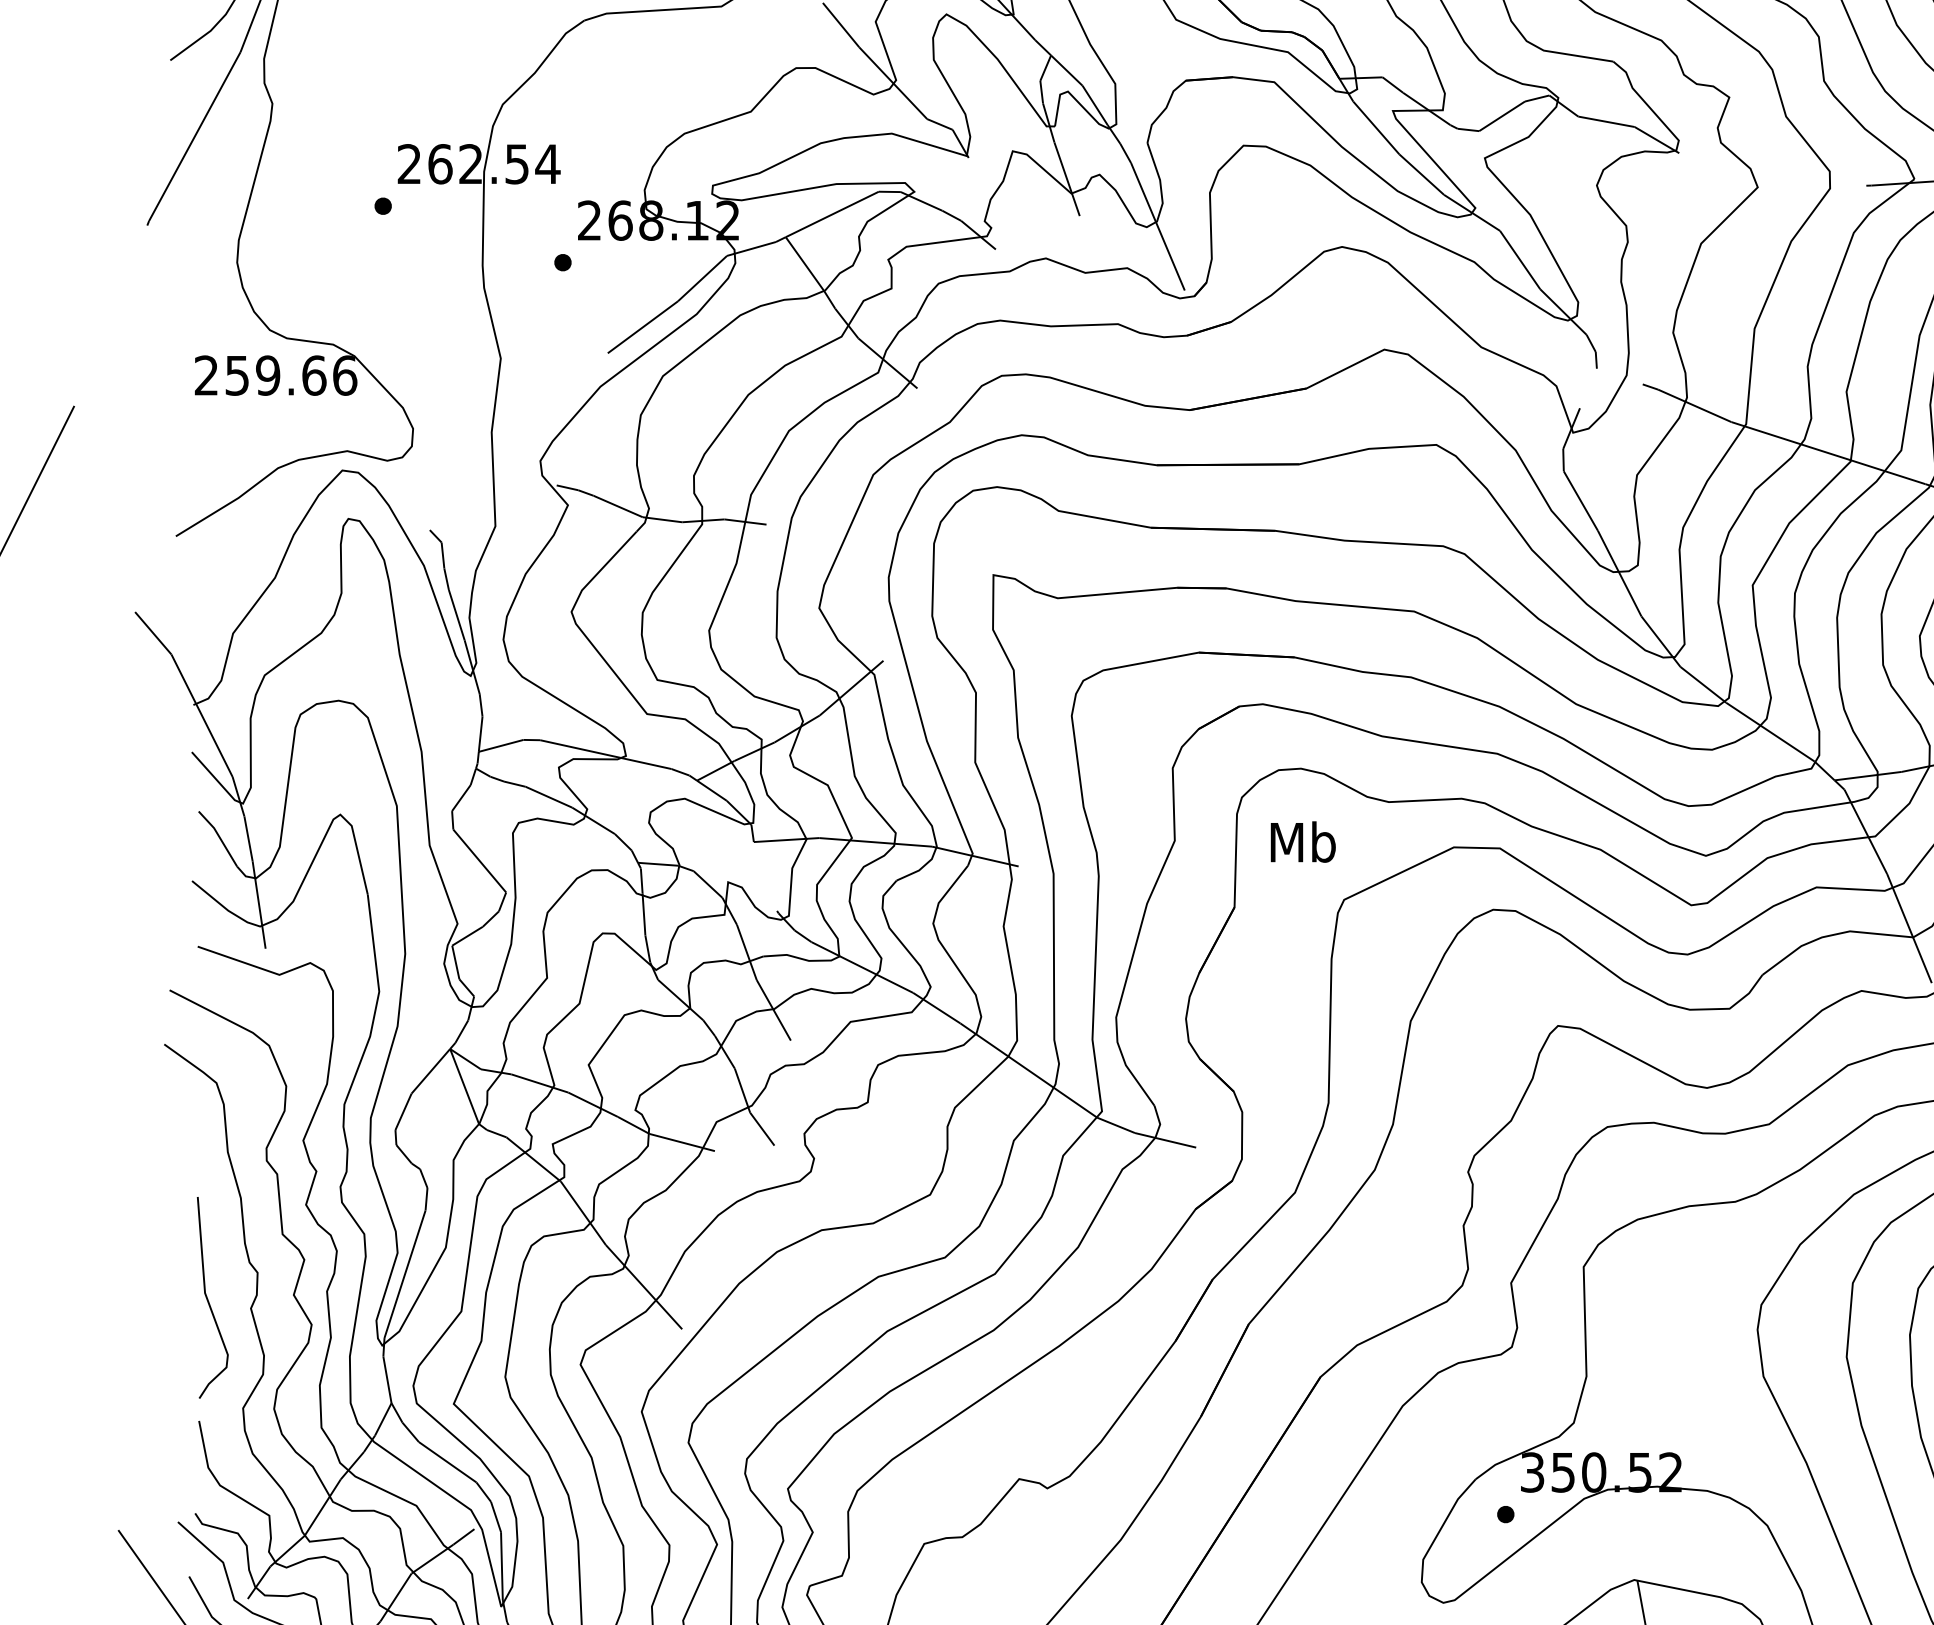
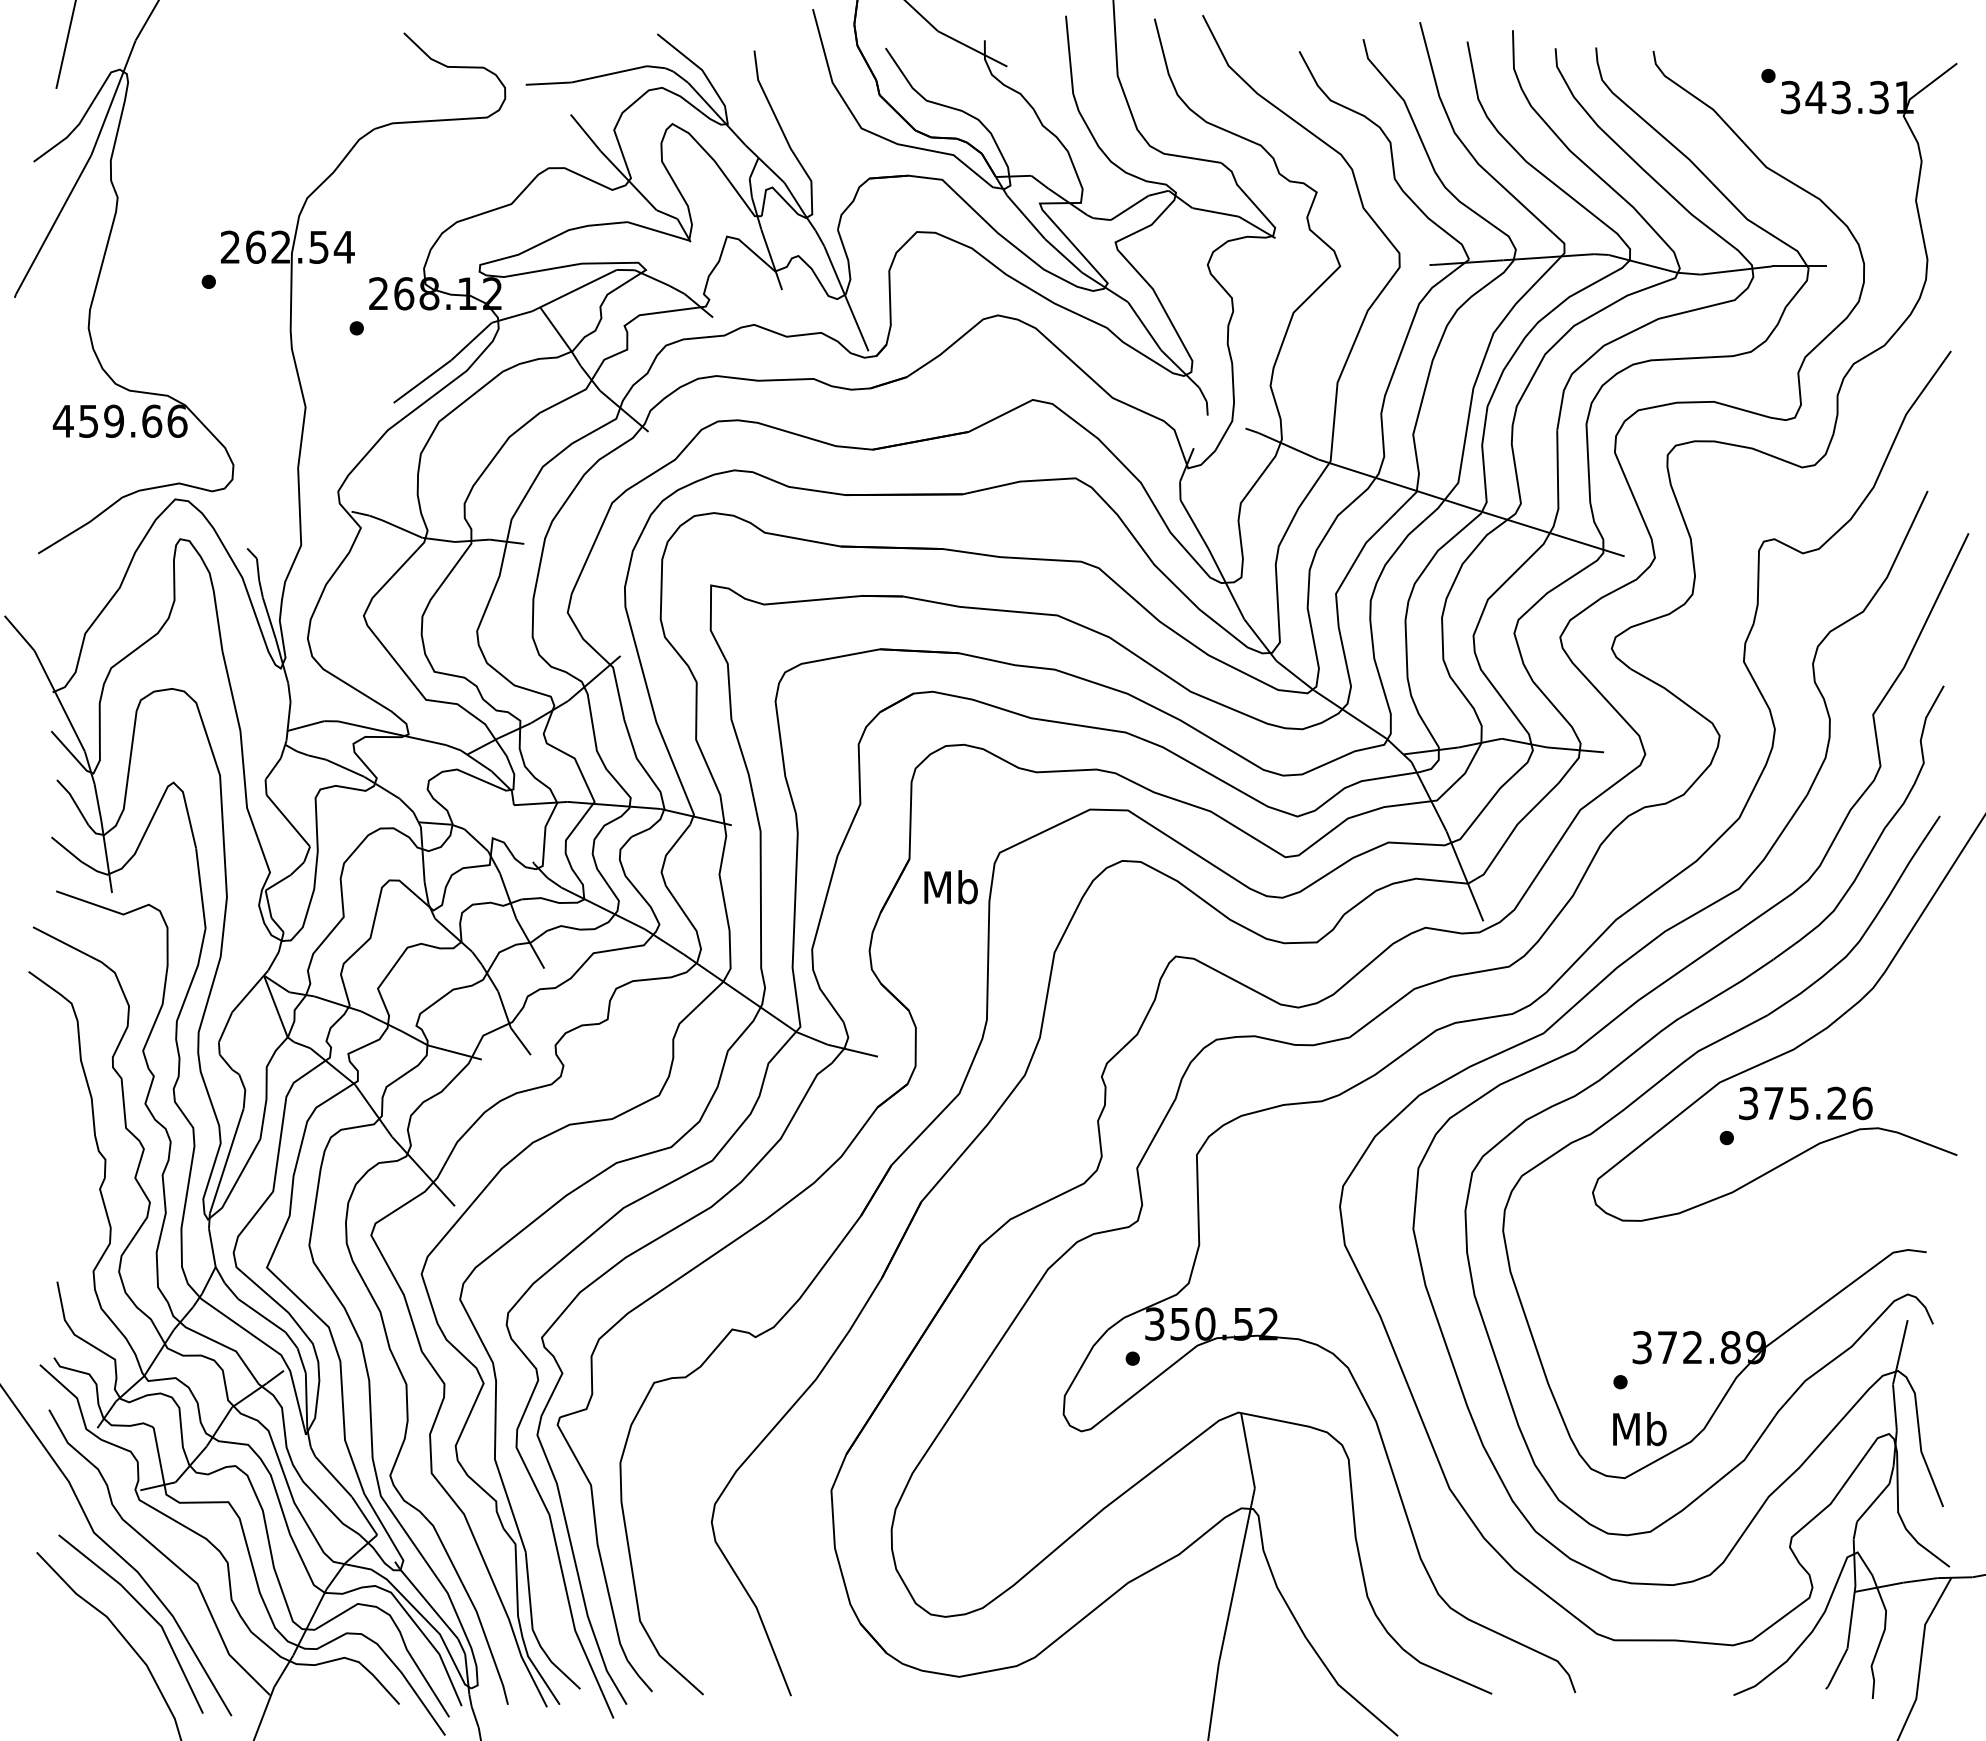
text: (205, 374) -> (62, 420), 259.66 -> 459.66
text: (1302, 842) -> (950, 887), moved
curve: (209, 1299) -> (65, 1181), removed

